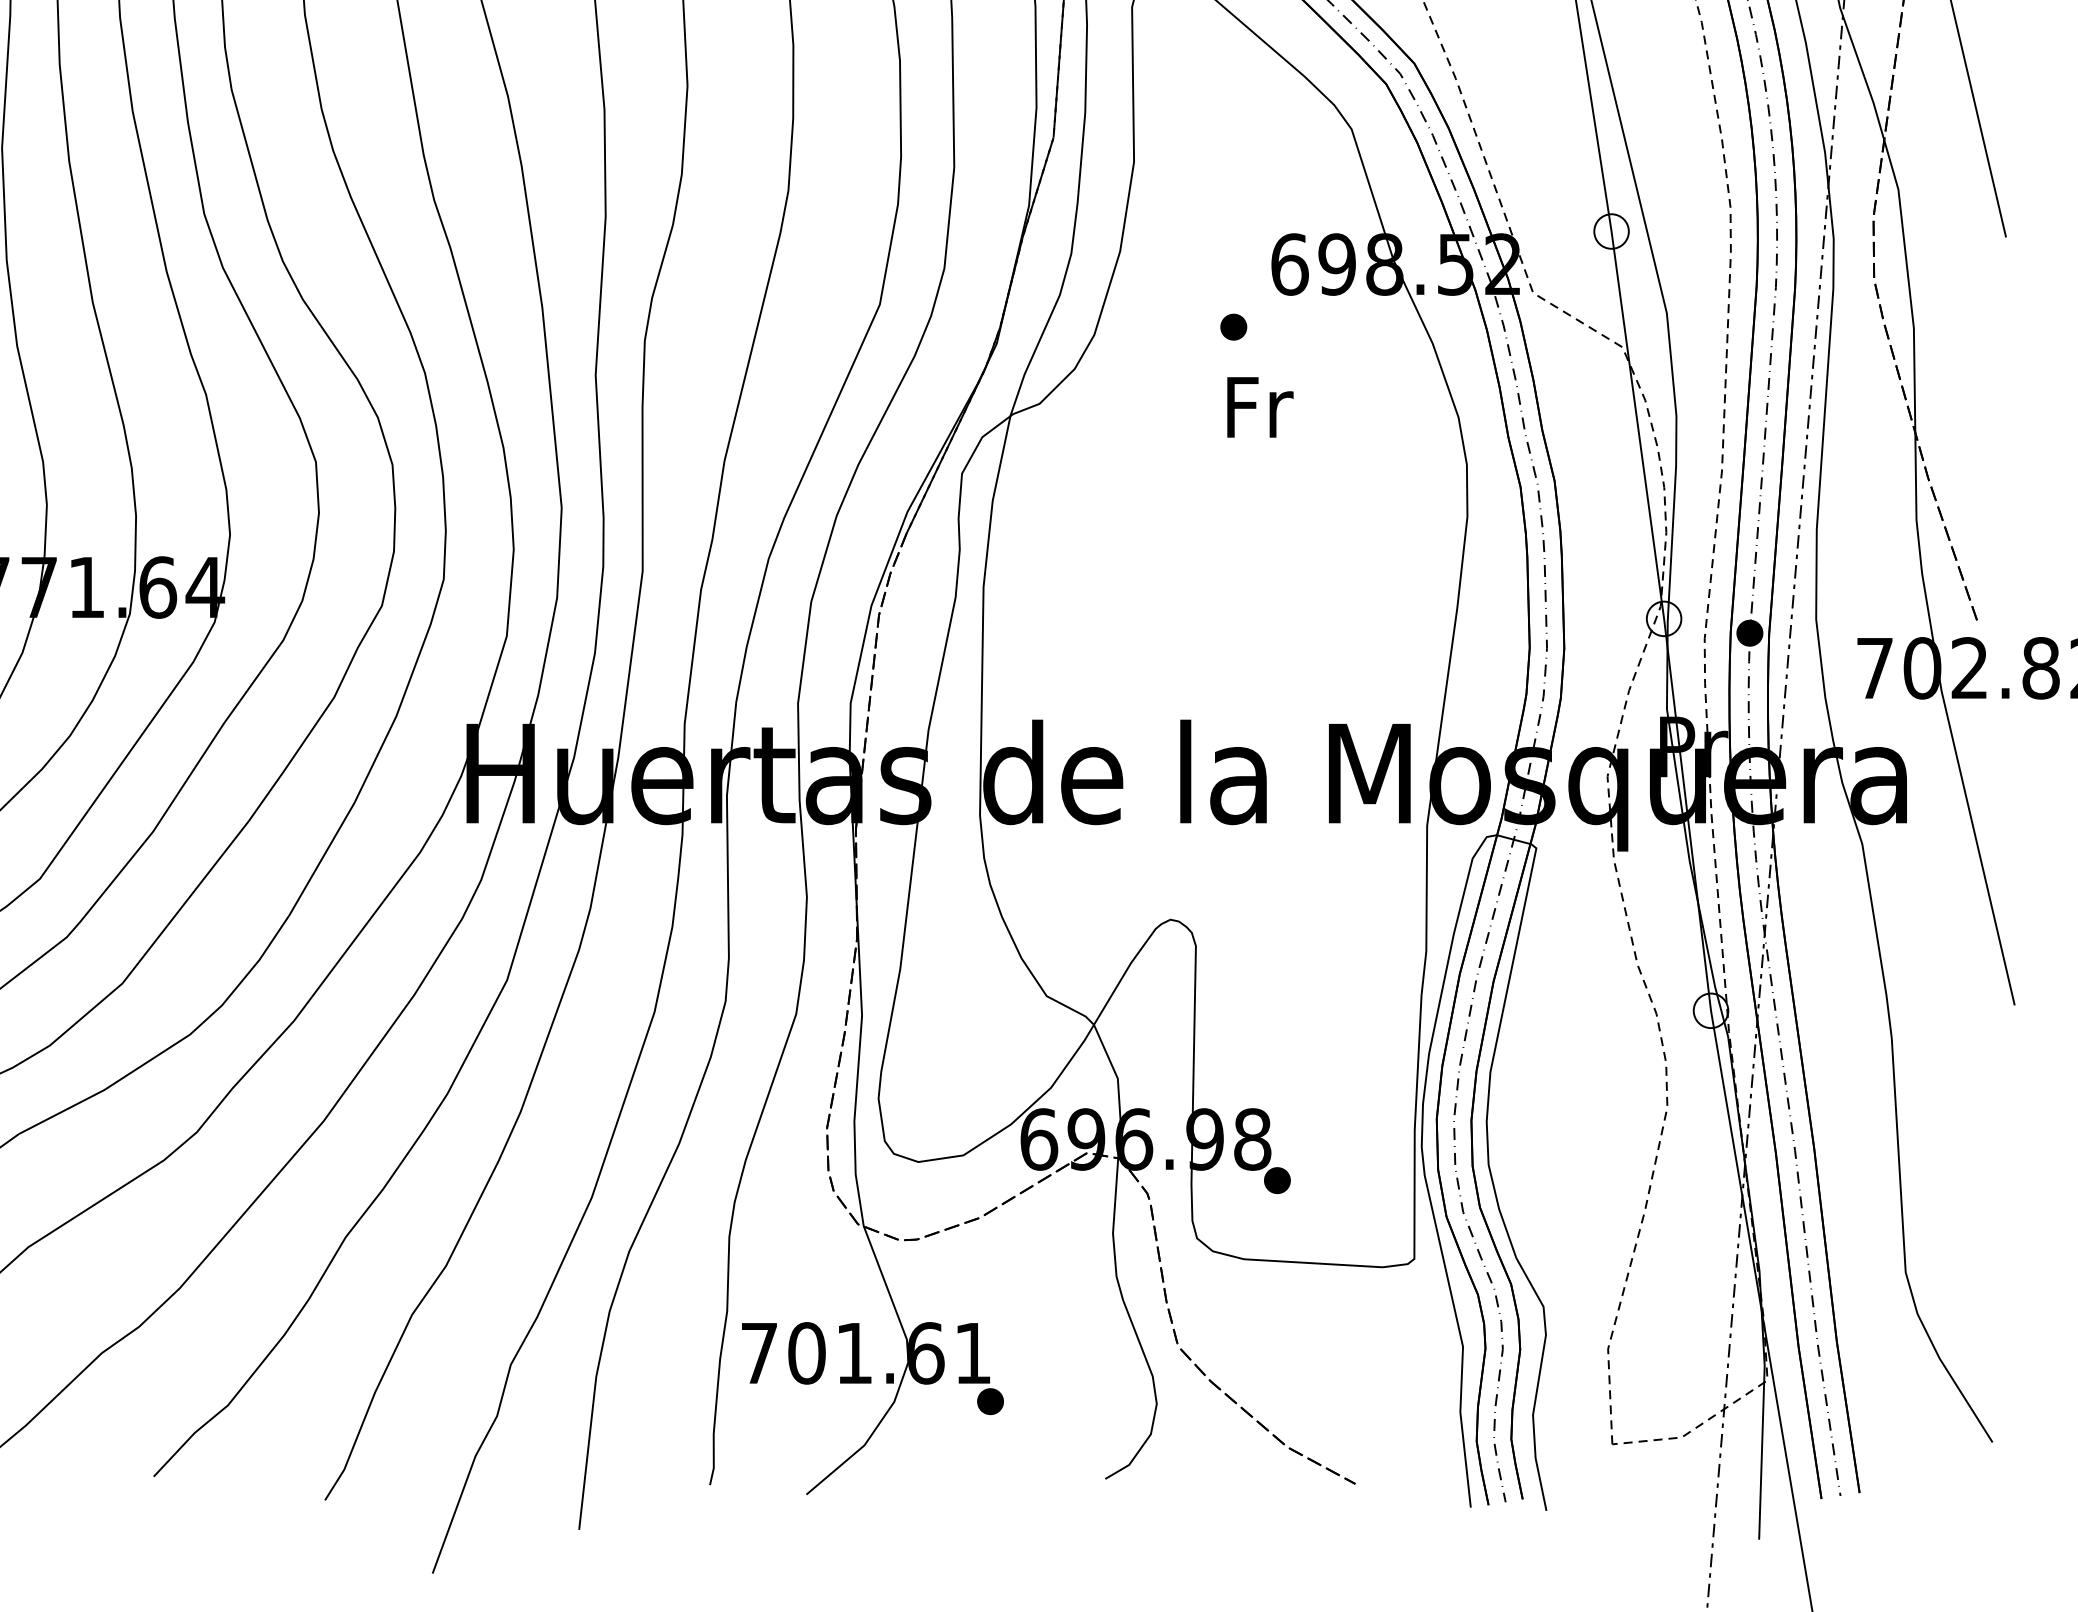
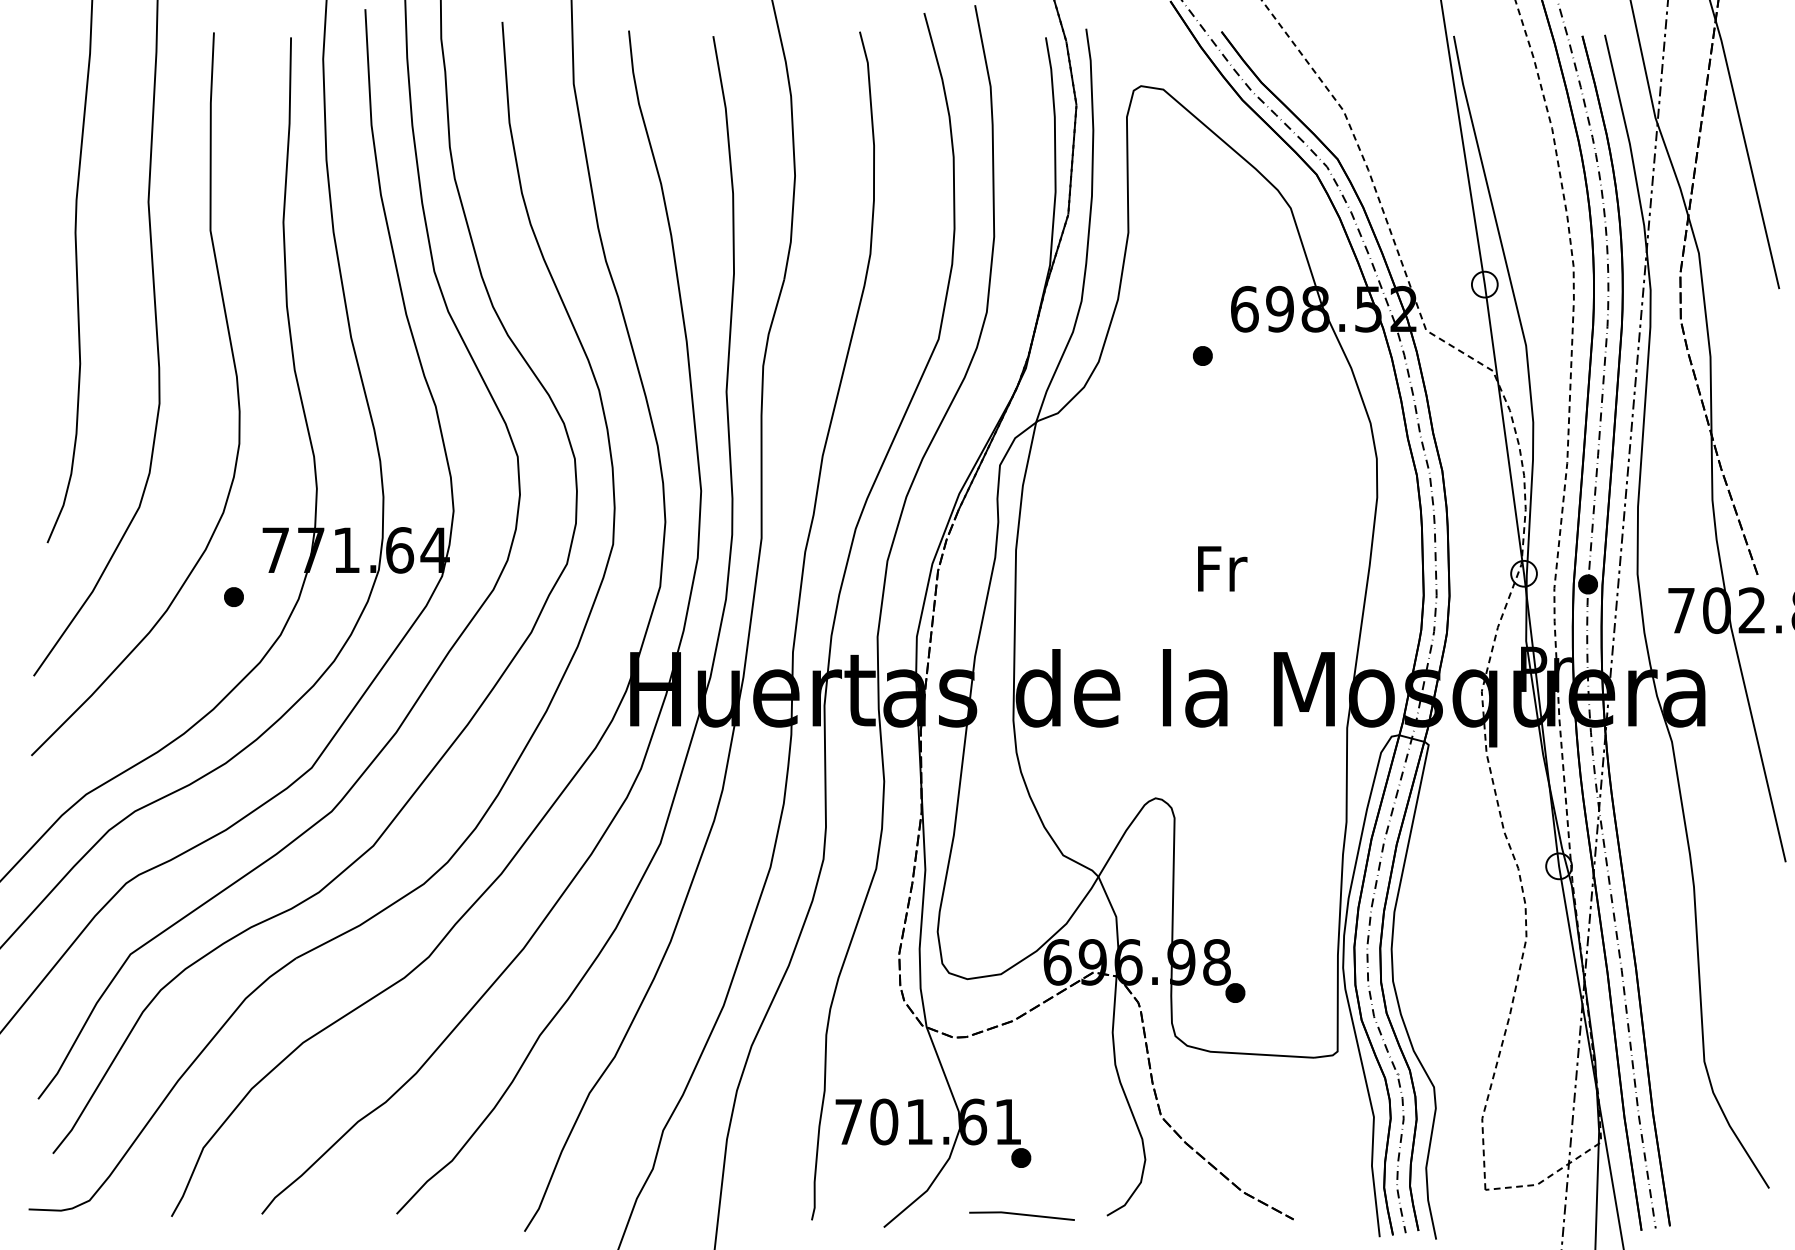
text: (1260, 406) -> (1222, 568), moved
line: (990, 1478) -> (1021, 1215), added

